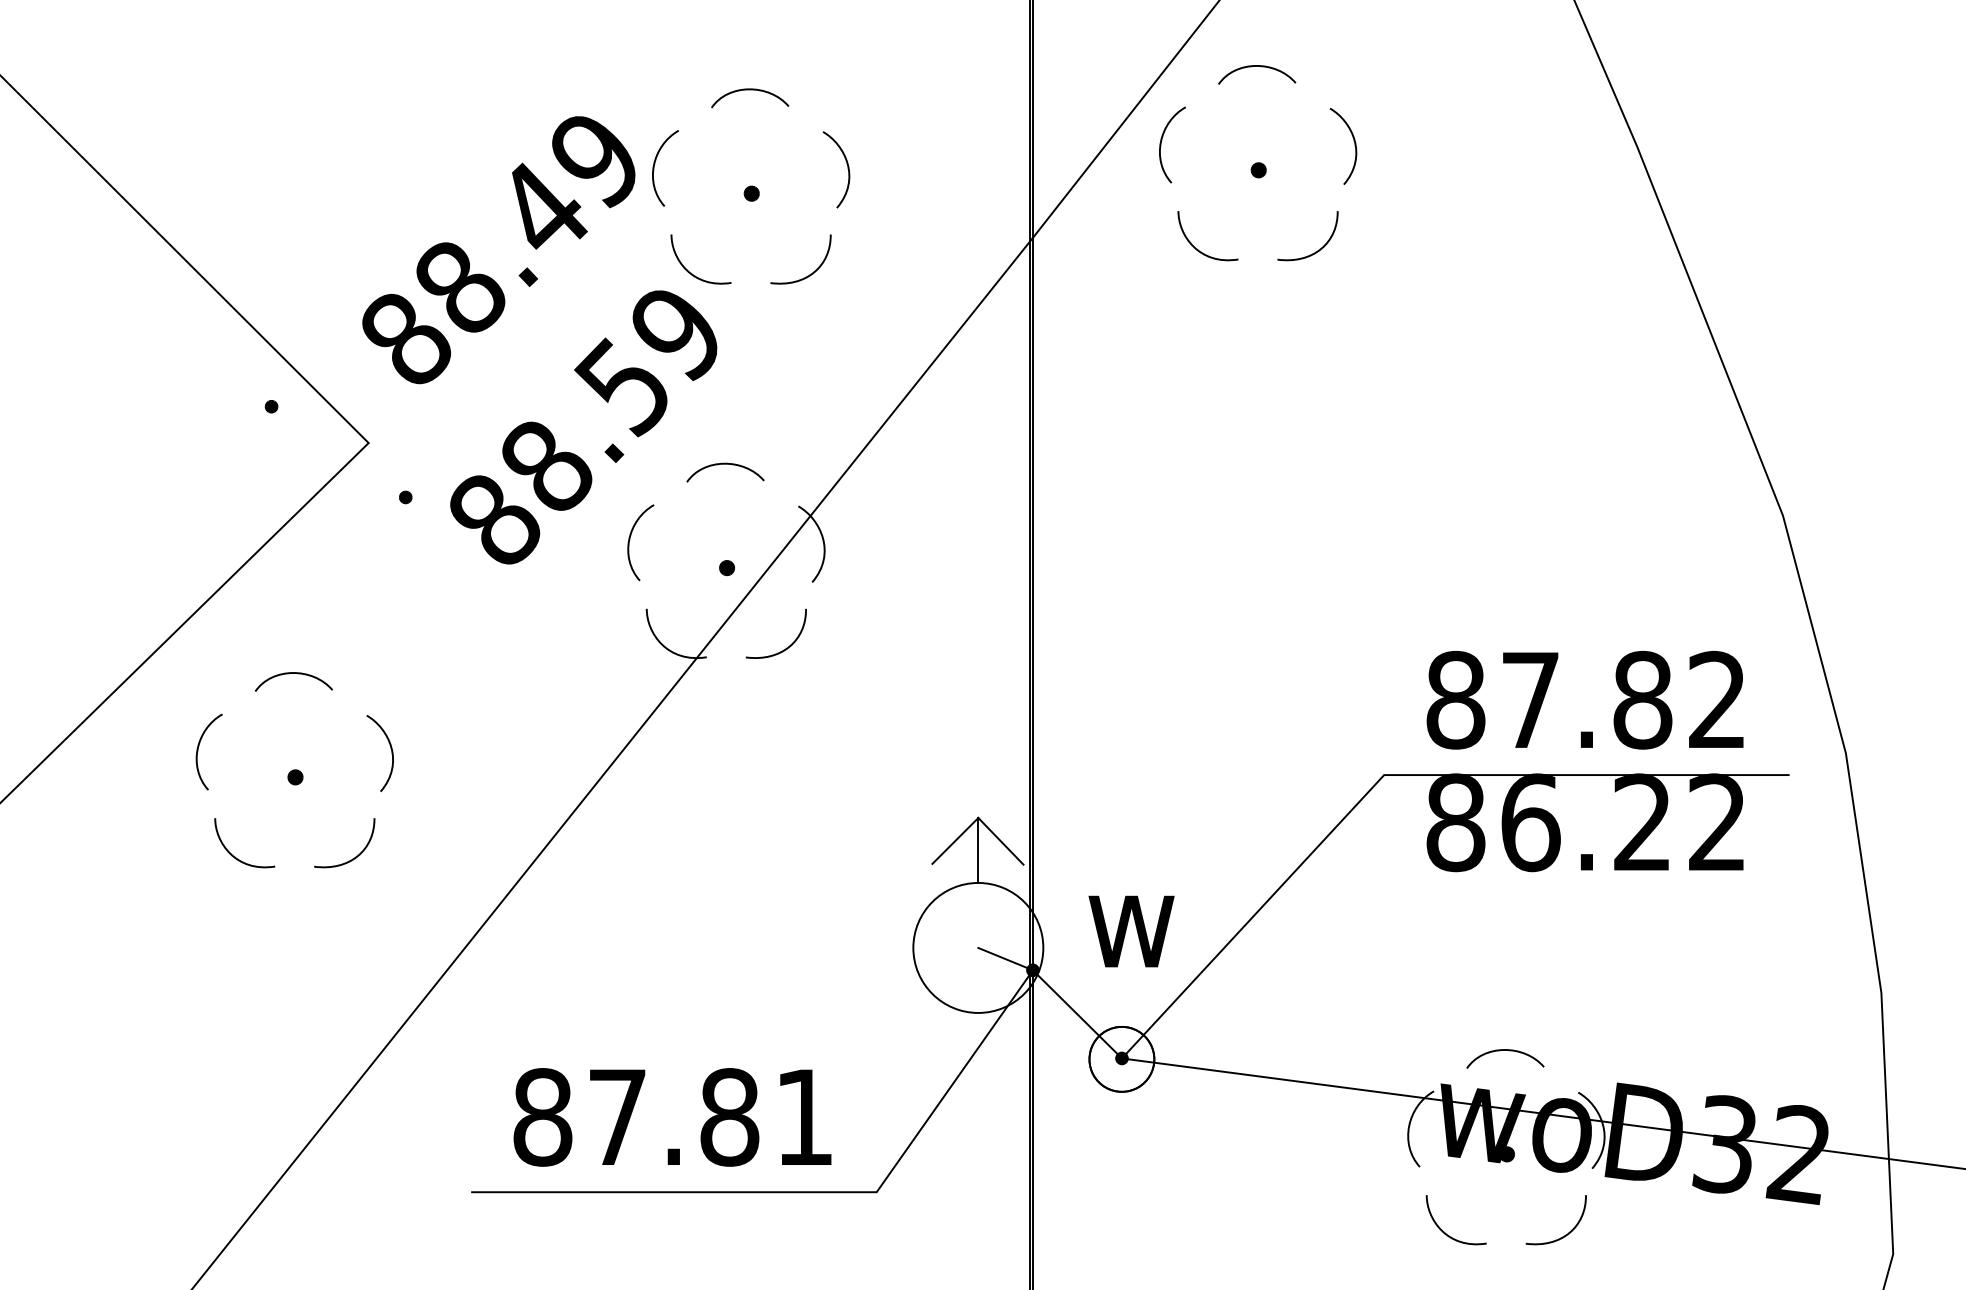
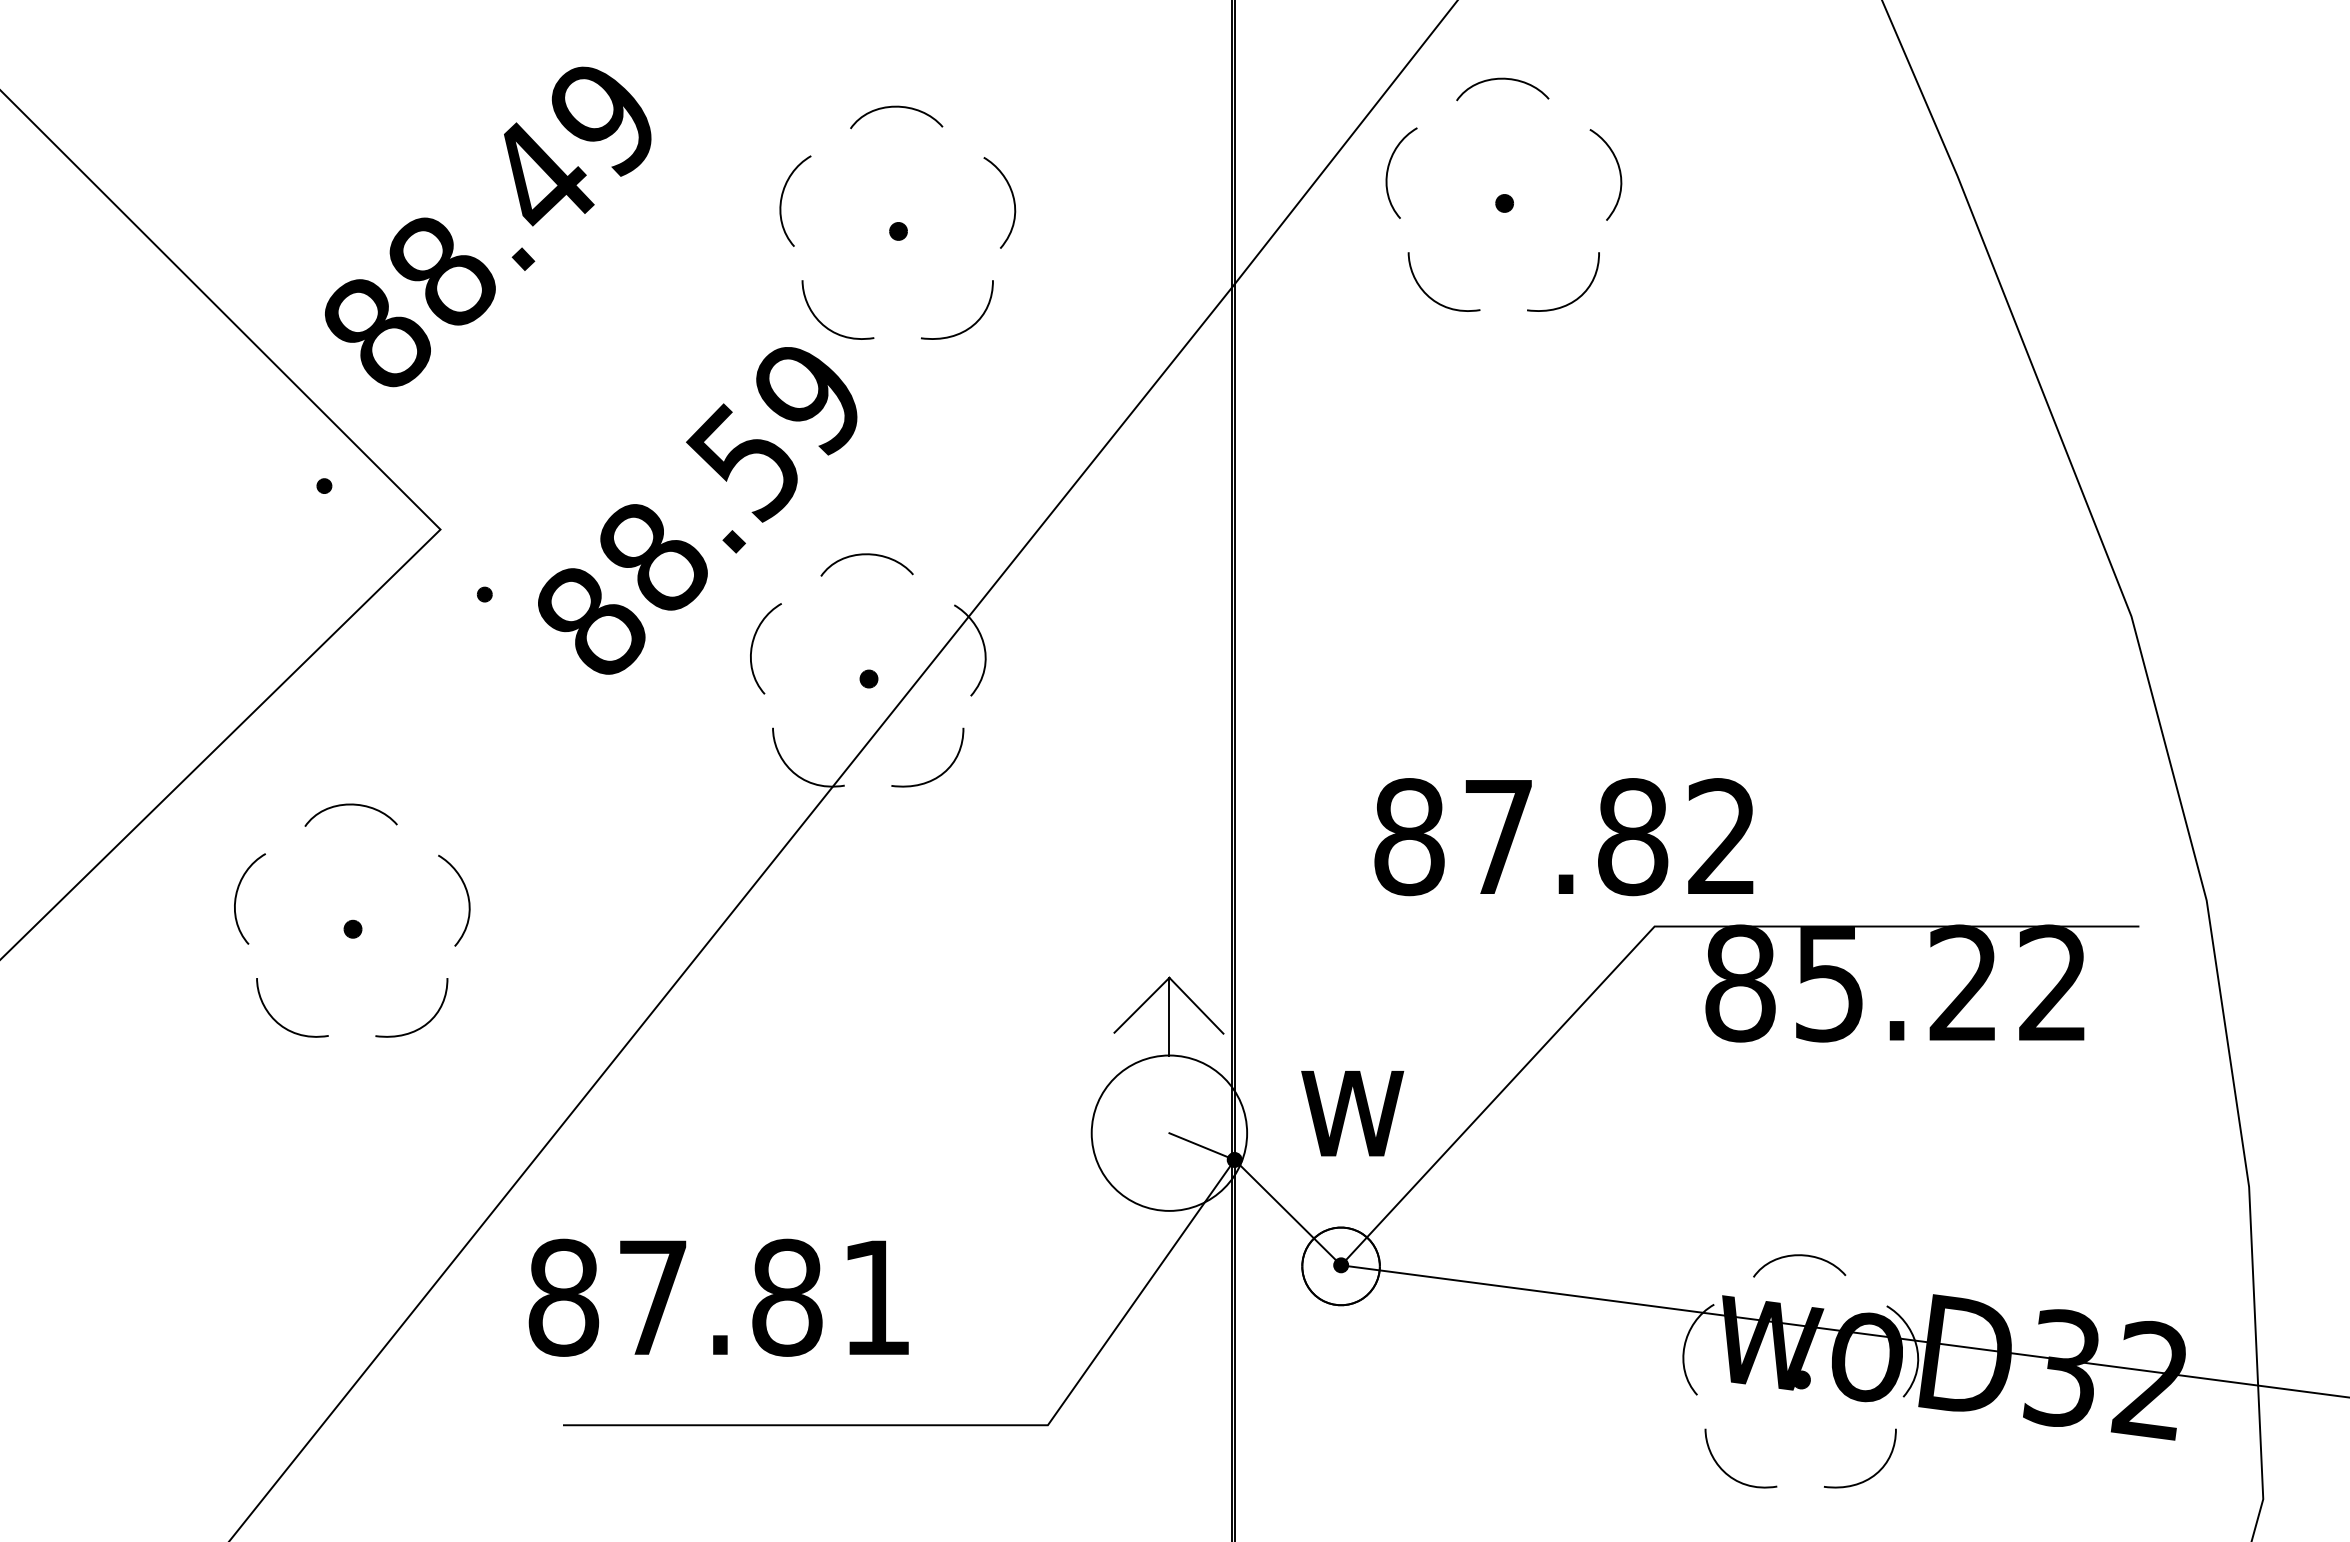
text: (499, 249) -> (488, 226), moved
text: (1584, 700) -> (1563, 837), moved
text: (1531, 822) -> (1830, 983), 86.22 -> 85.22
text: (672, 1117) -> (718, 1297), moved

